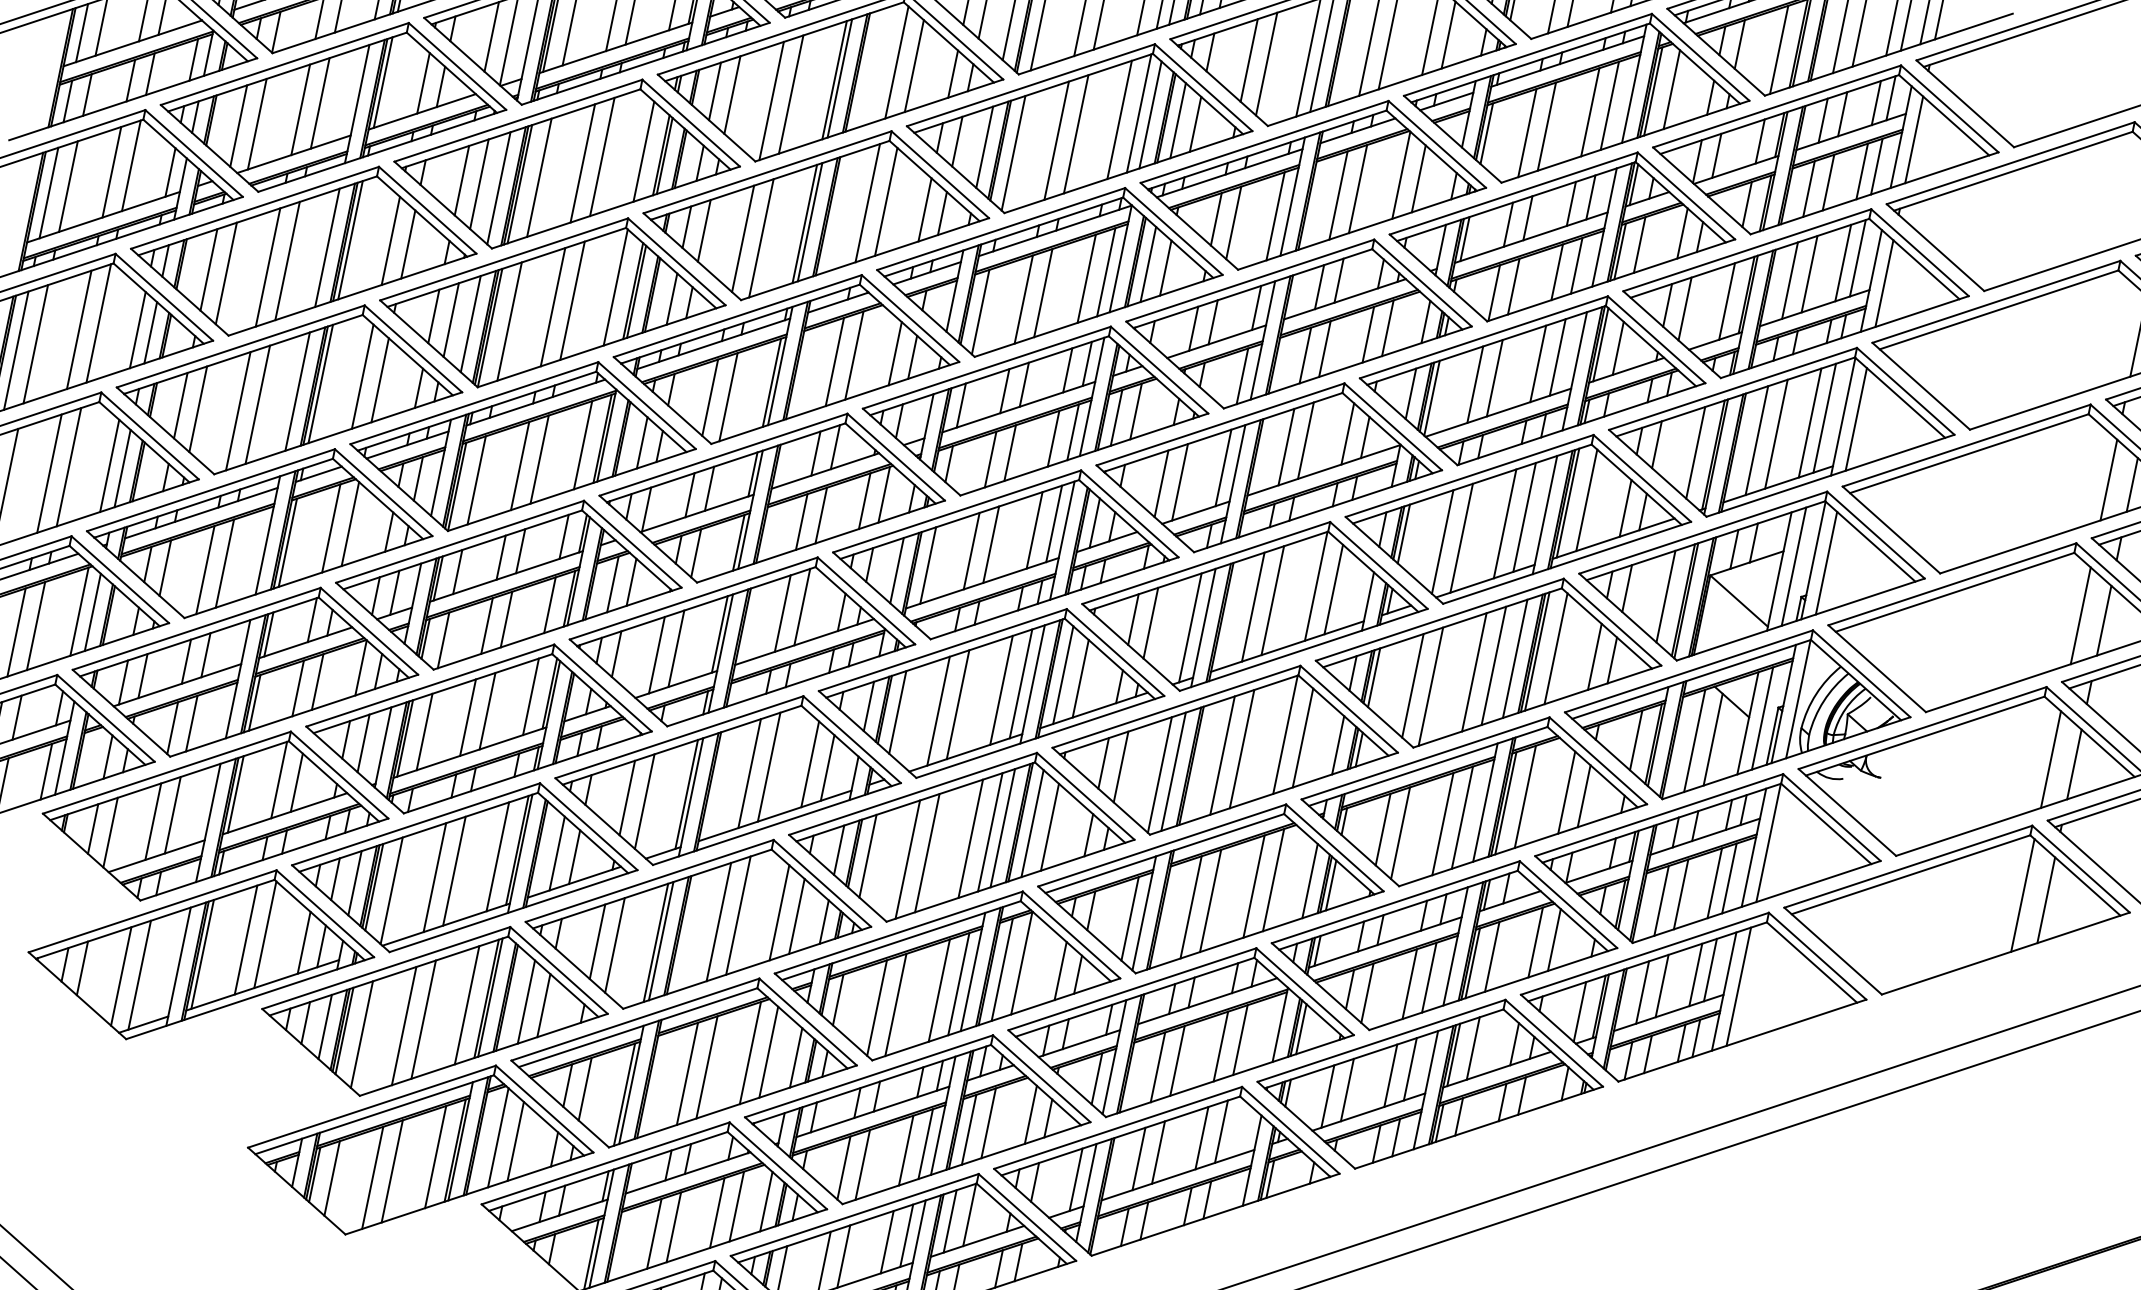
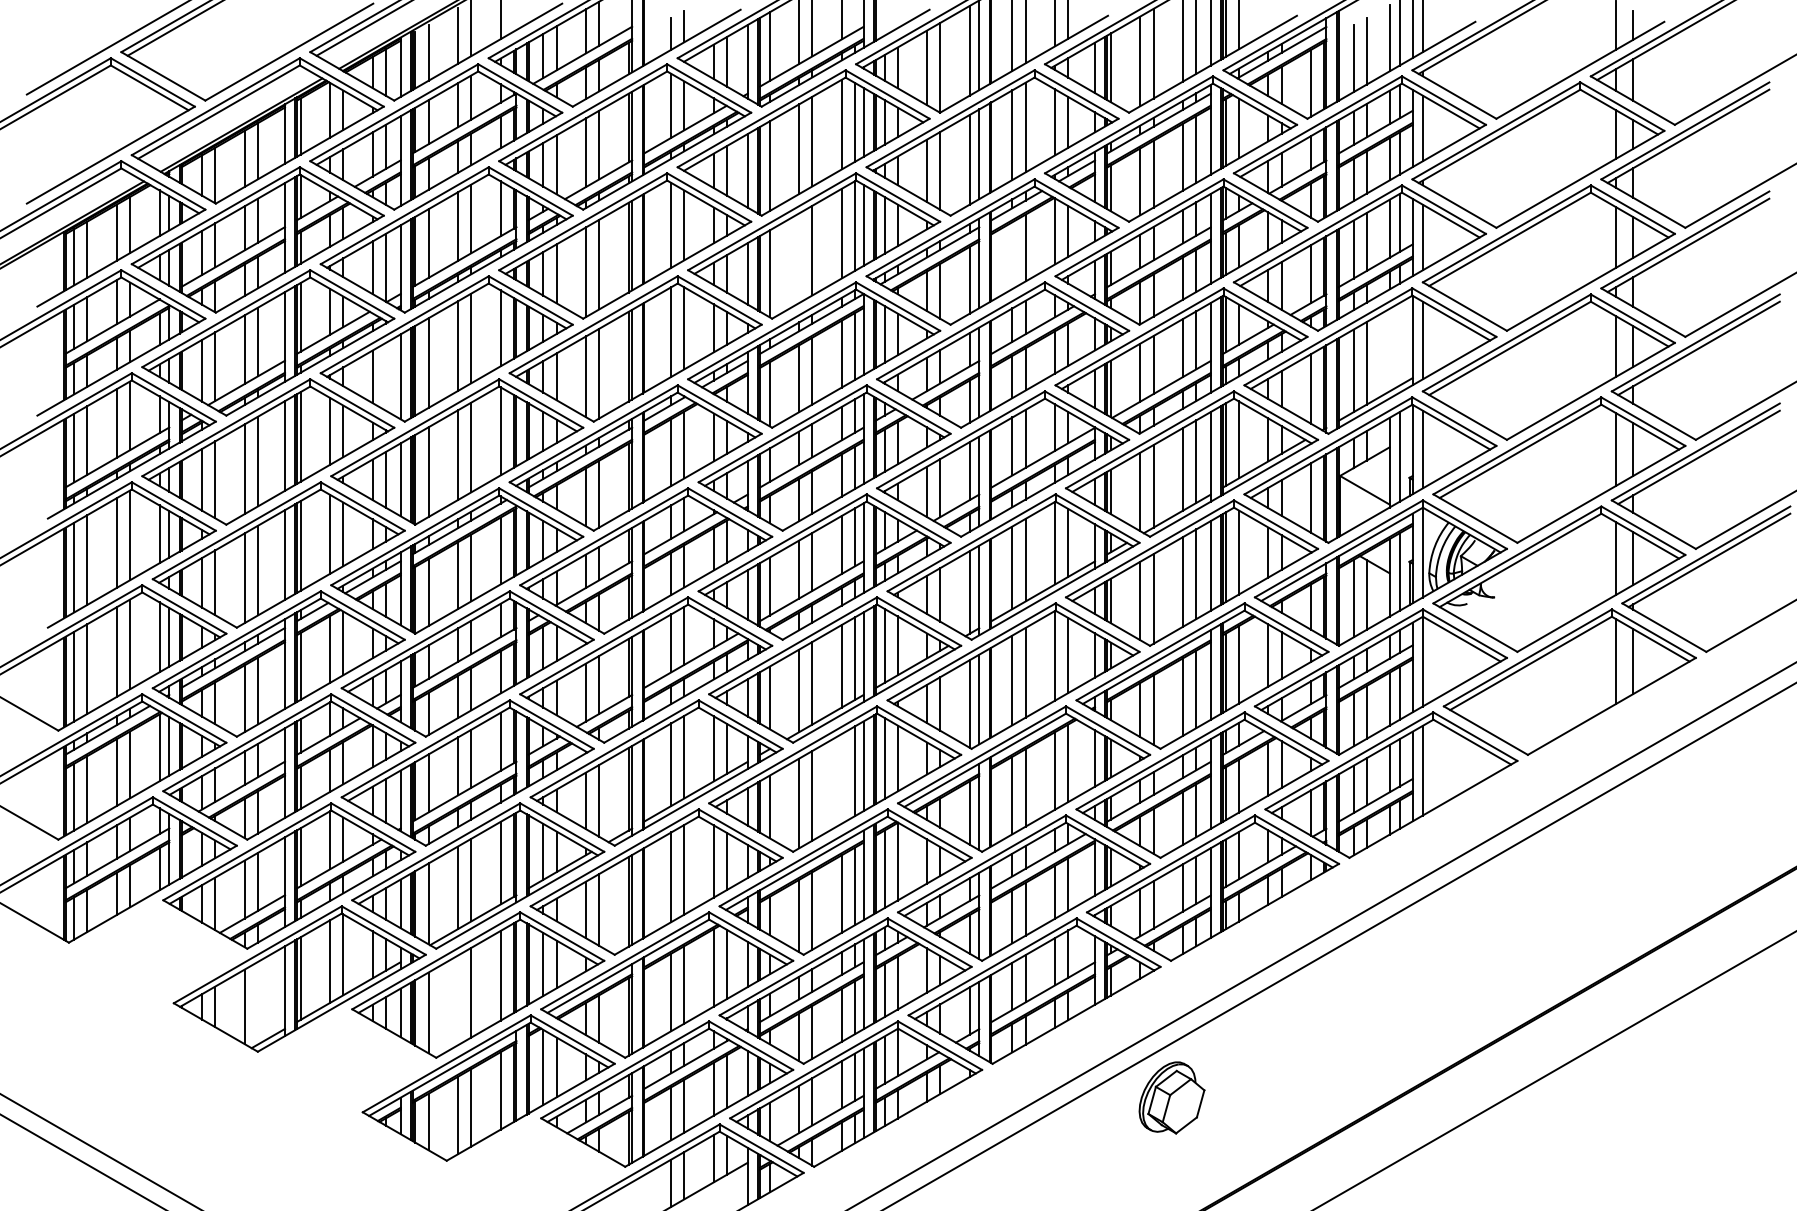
line: (1056, 141) -> (799, 258), removed
line: (478, 183) -> (385, 376), removed
line: (1338, 195) -> (1012, 255), removed
line: (1824, 418) -> (1399, 344), removed
line: (1810, 422) -> (1389, 349), removed
line: (970, 838) -> (841, 778), removed
line: (140, 974) -> (258, 1002), removed
line: (404, 1026) -> (458, 1000), removed

